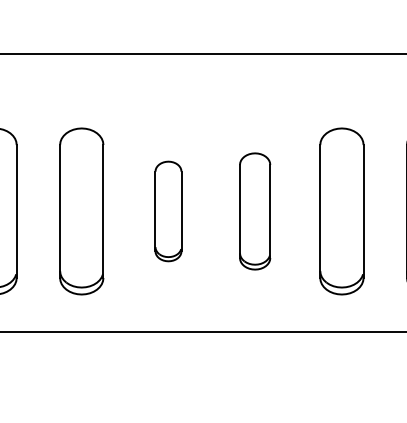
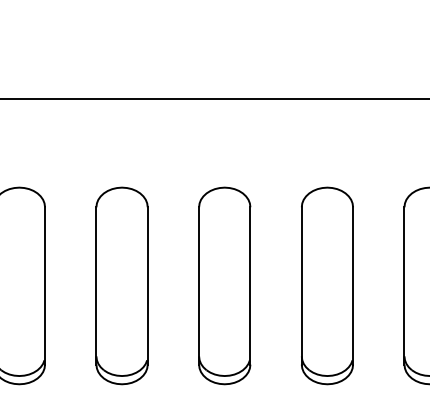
part: (168, 211) -> (122, 285), size x1.67
part: (254, 211) -> (223, 285), size x1.43

